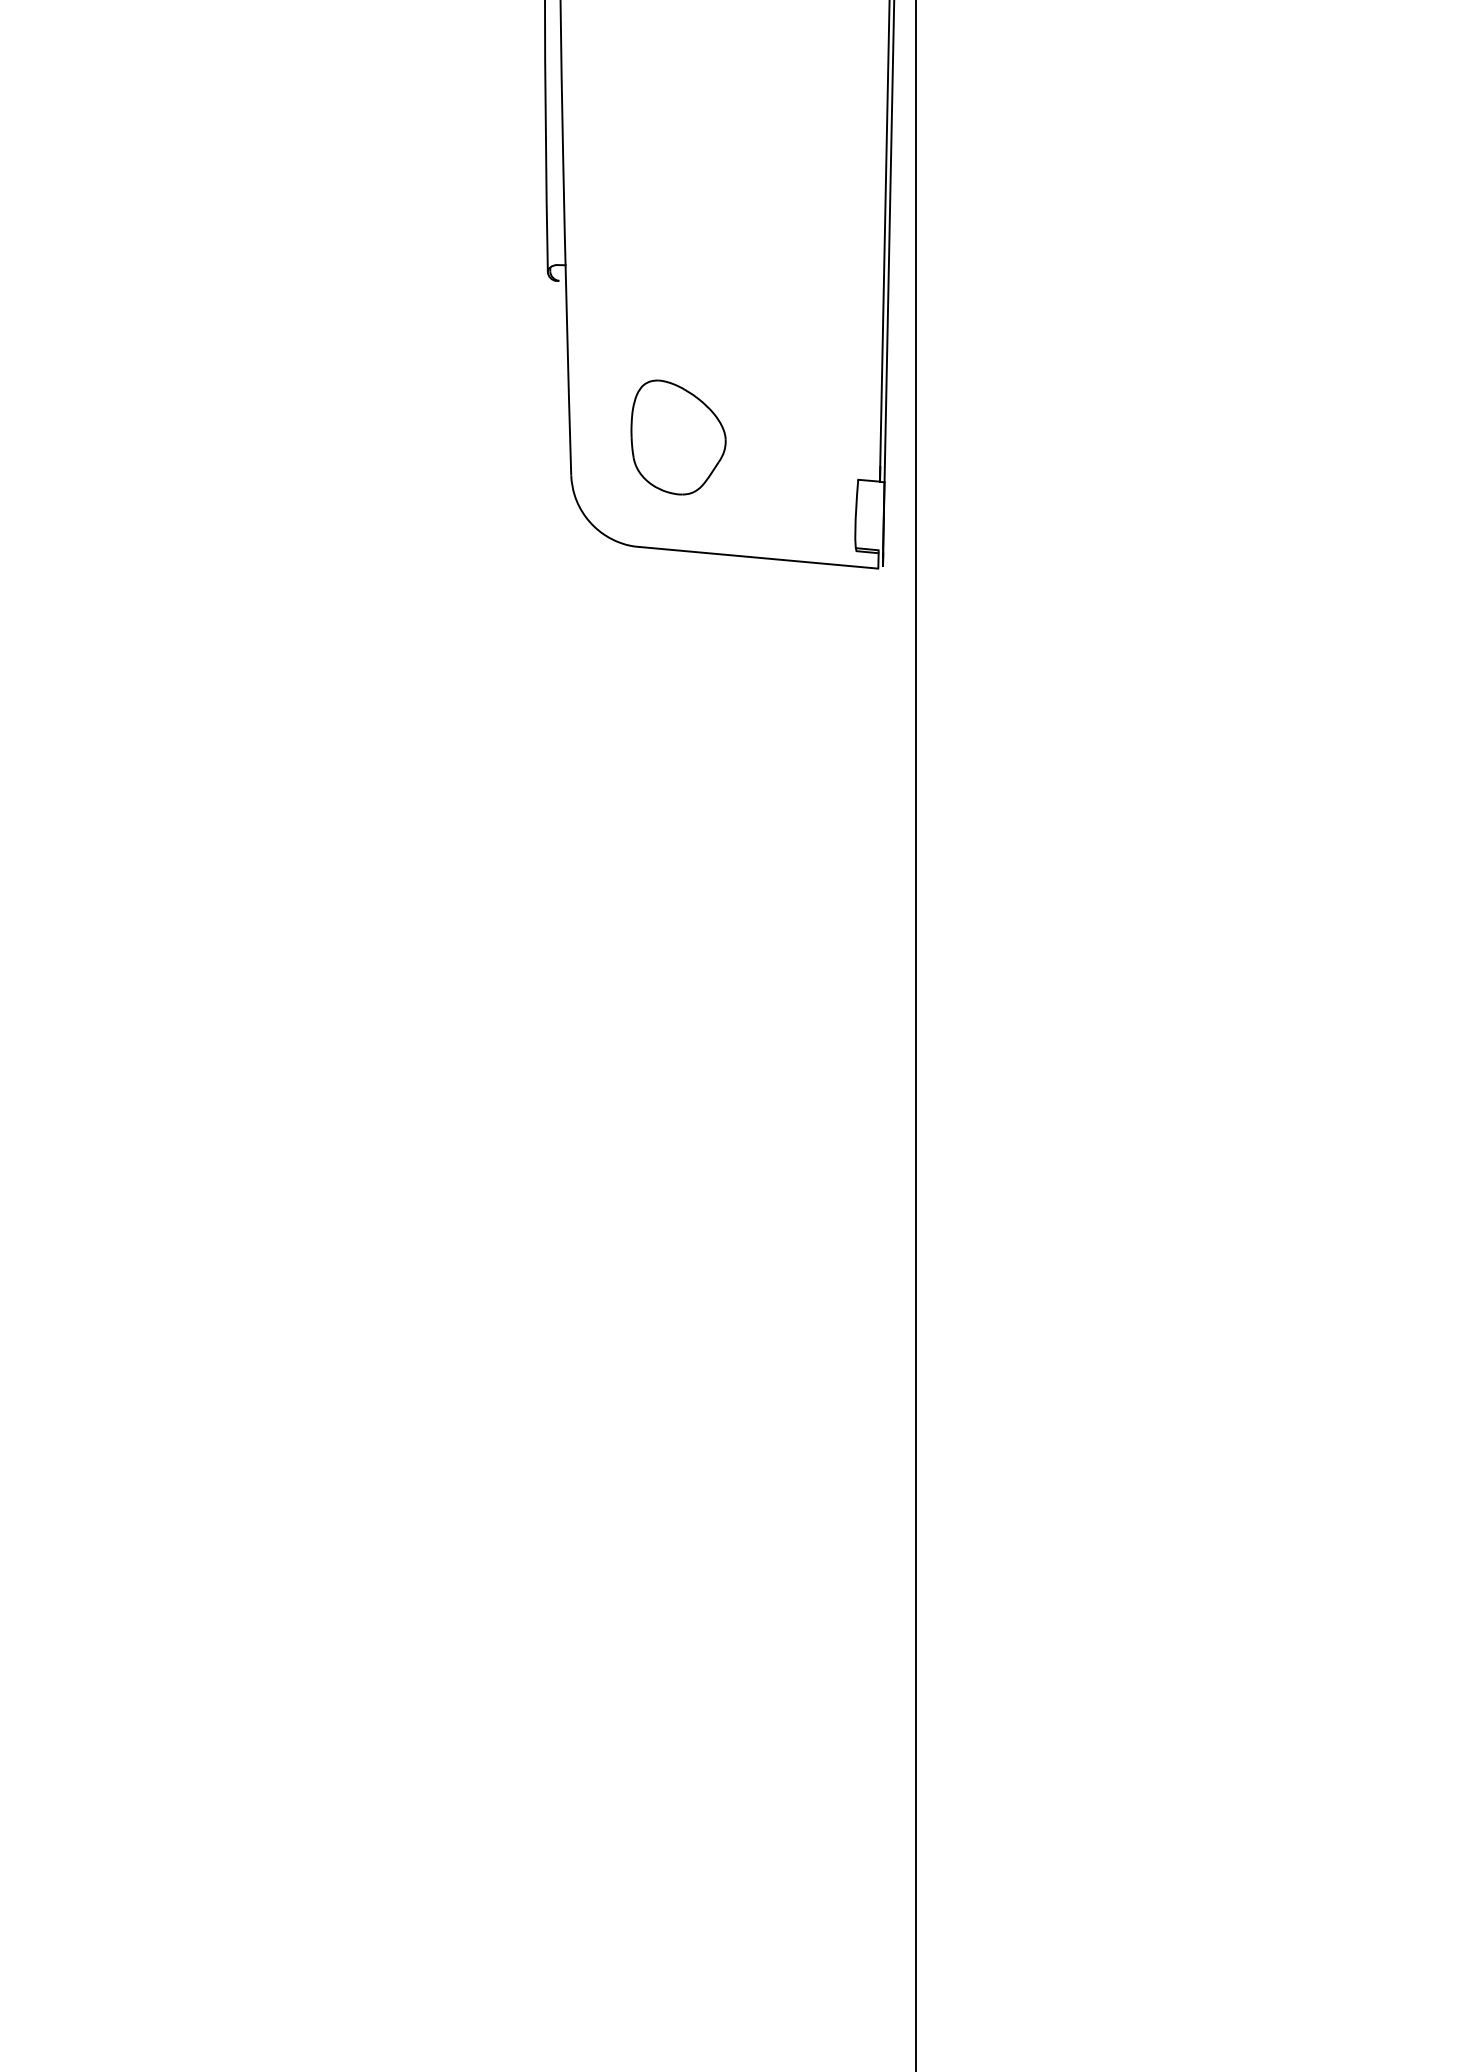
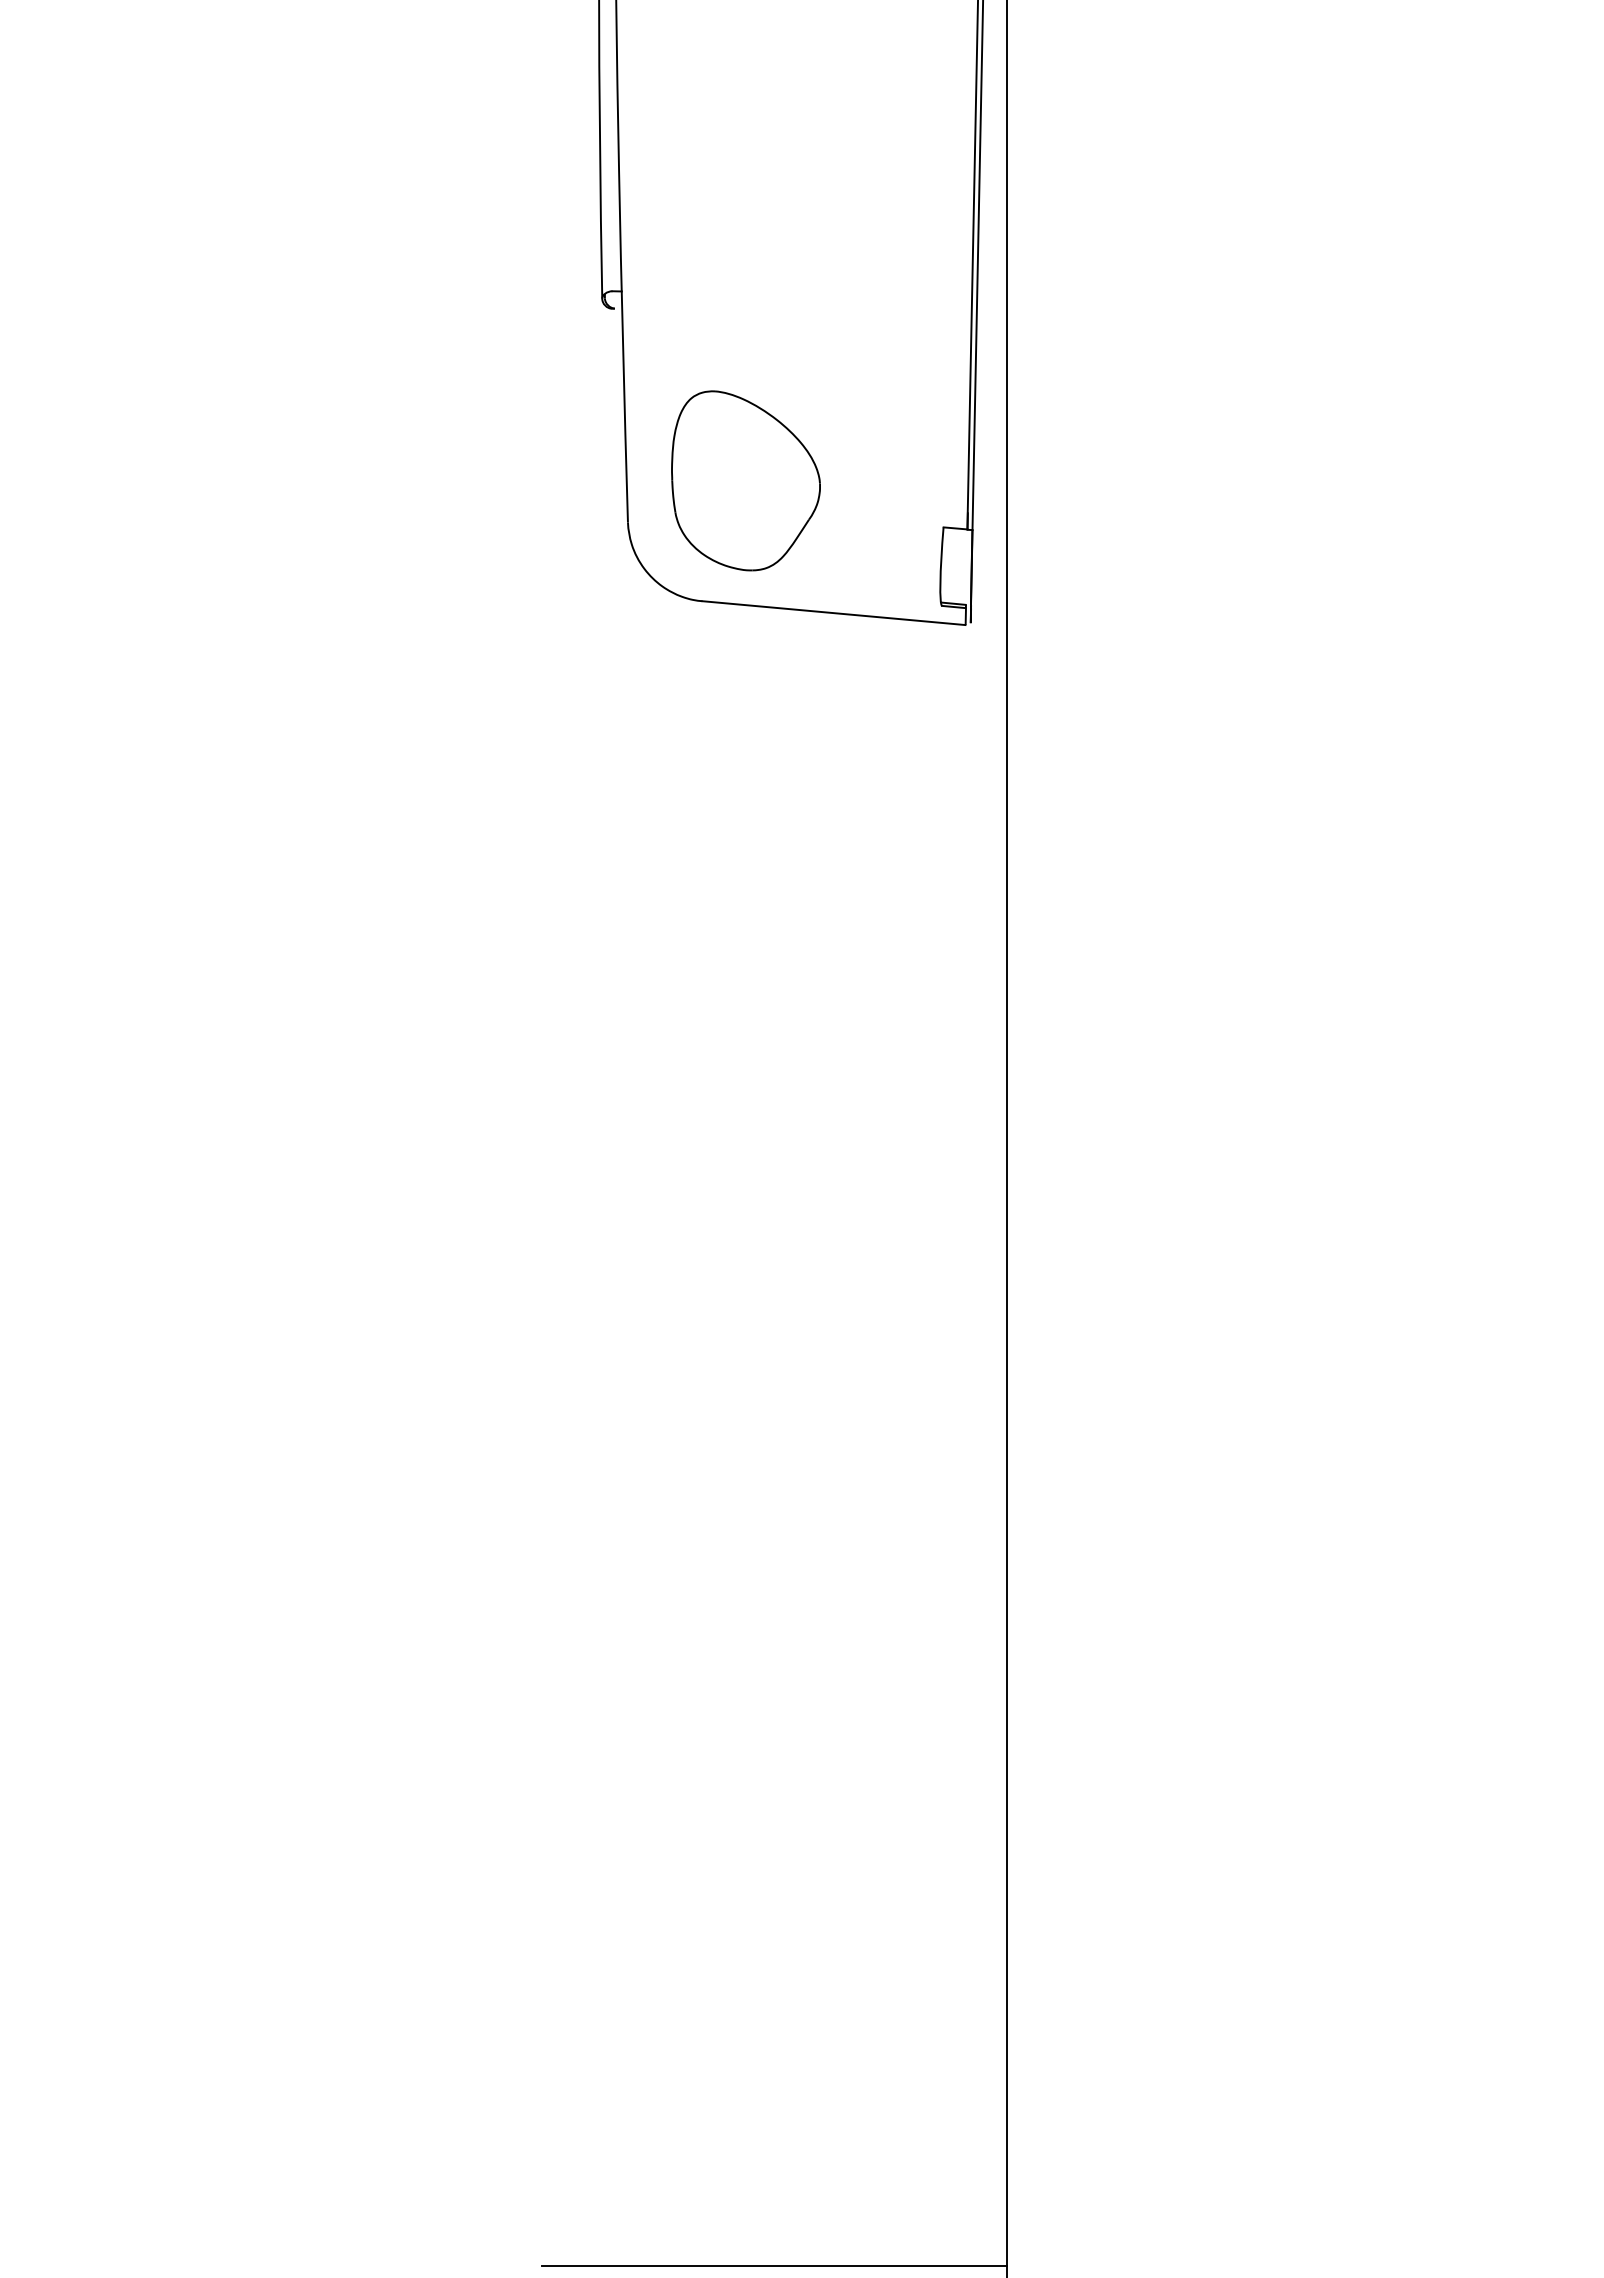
part: (678, 437) -> (745, 480), size x1.43
line: (704, 2060) -> (774, 2265), added

